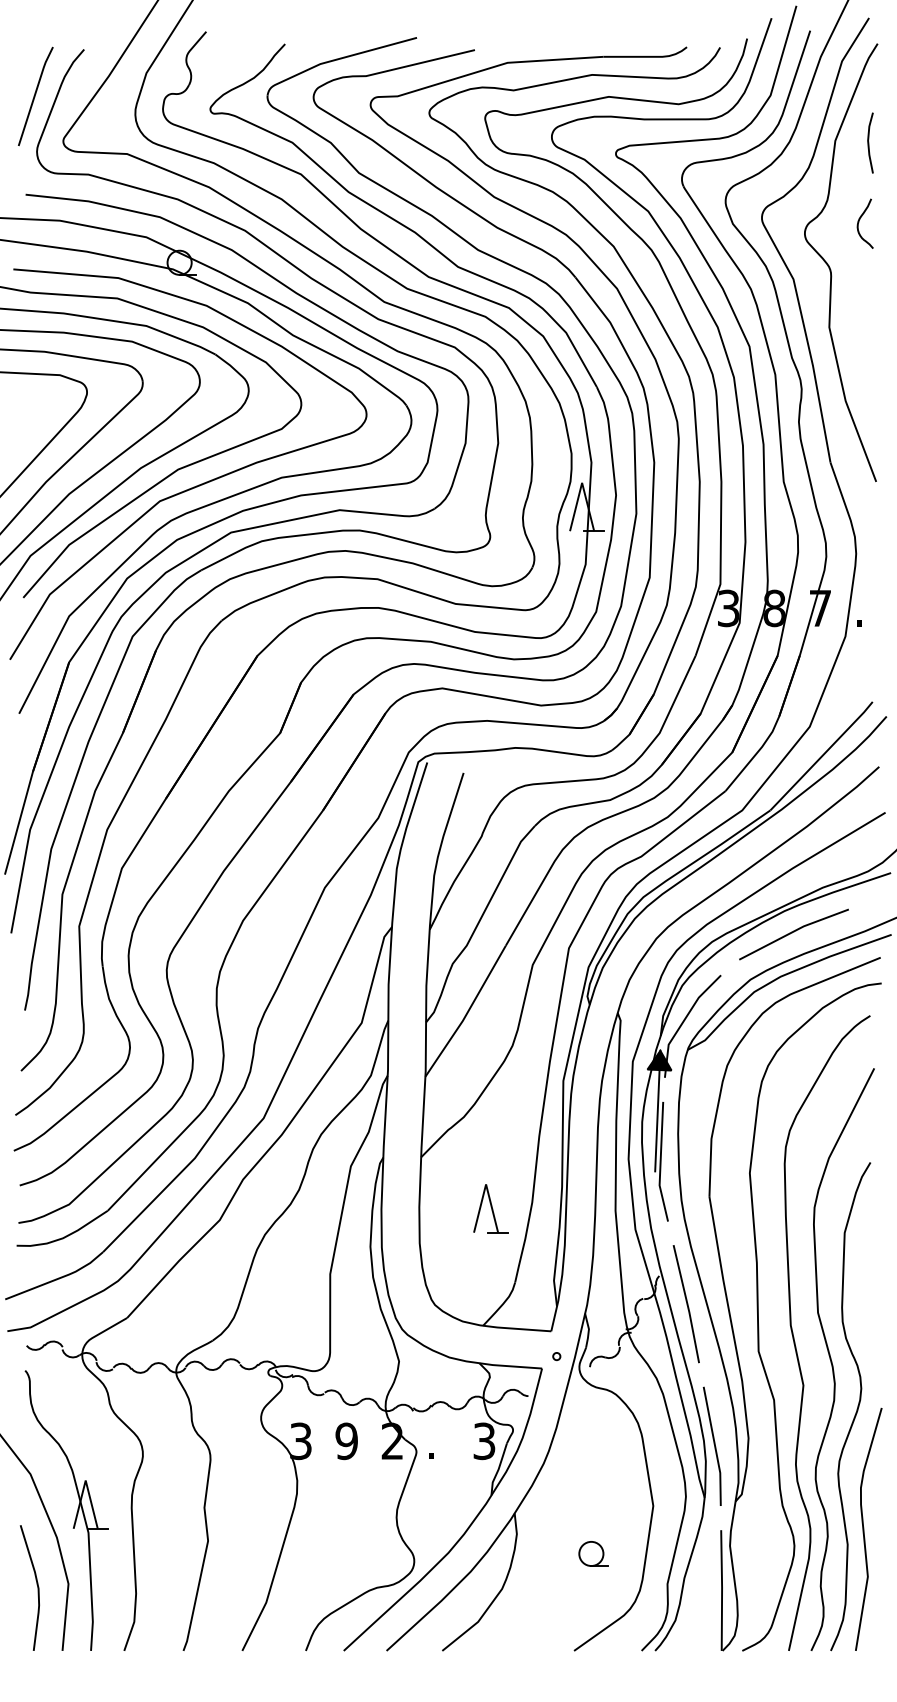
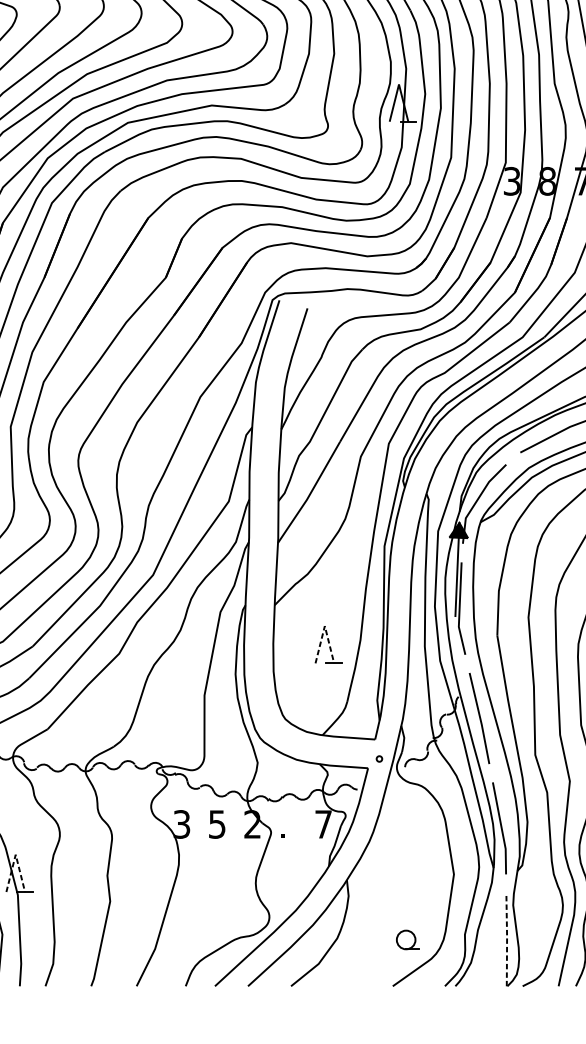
line: (486, 1184) -> (325, 626), solid -> dashed
text: (346, 1440) -> (217, 823), 9 -> 5
text: (484, 1441) -> (323, 824), 3 -> 7
line: (85, 1480) -> (15, 854), solid -> dashed
part: (593, 1553) -> (407, 939), moved
line: (722, 1589) -> (507, 938), solid -> dashed

